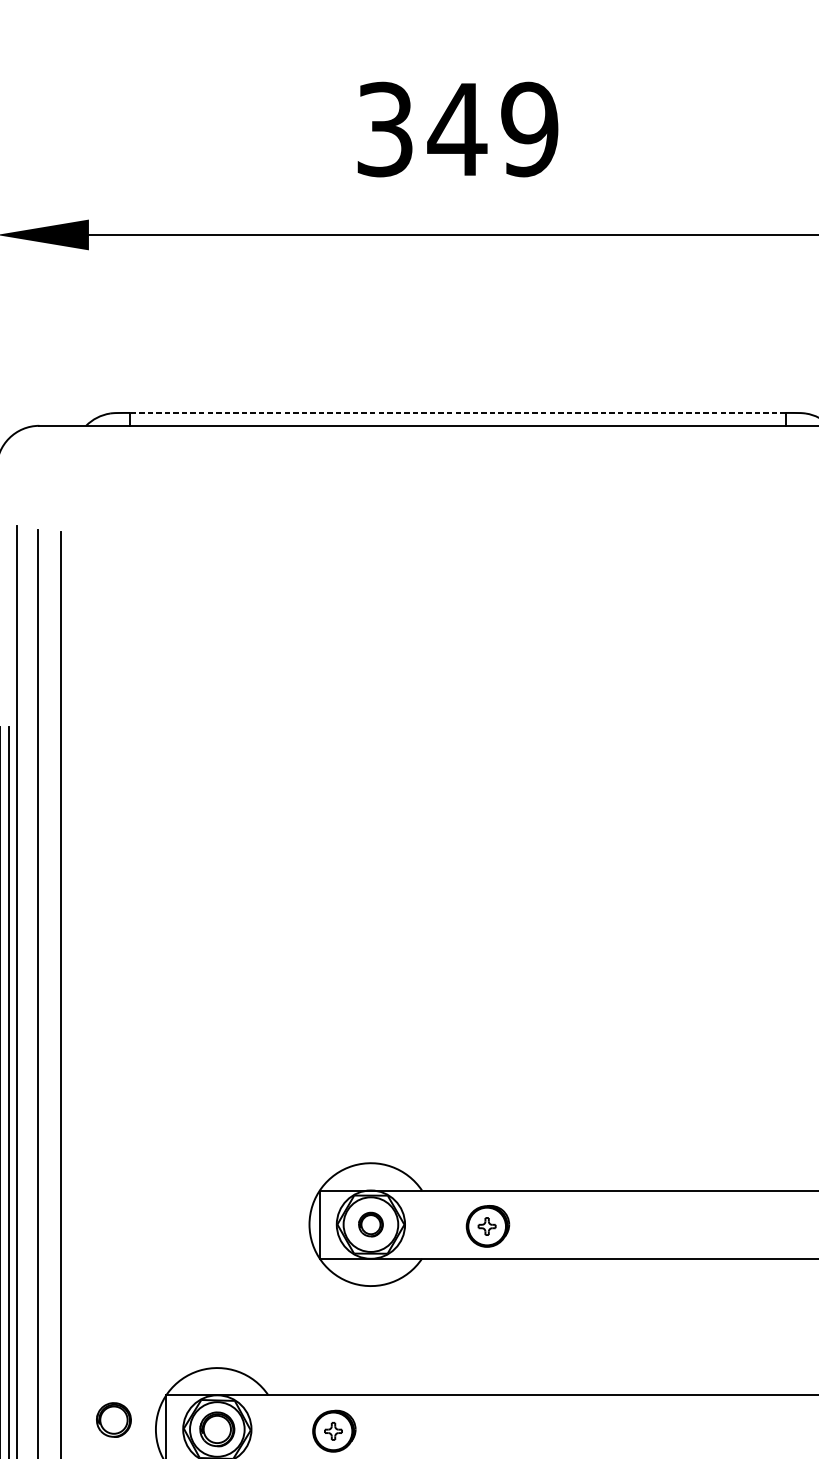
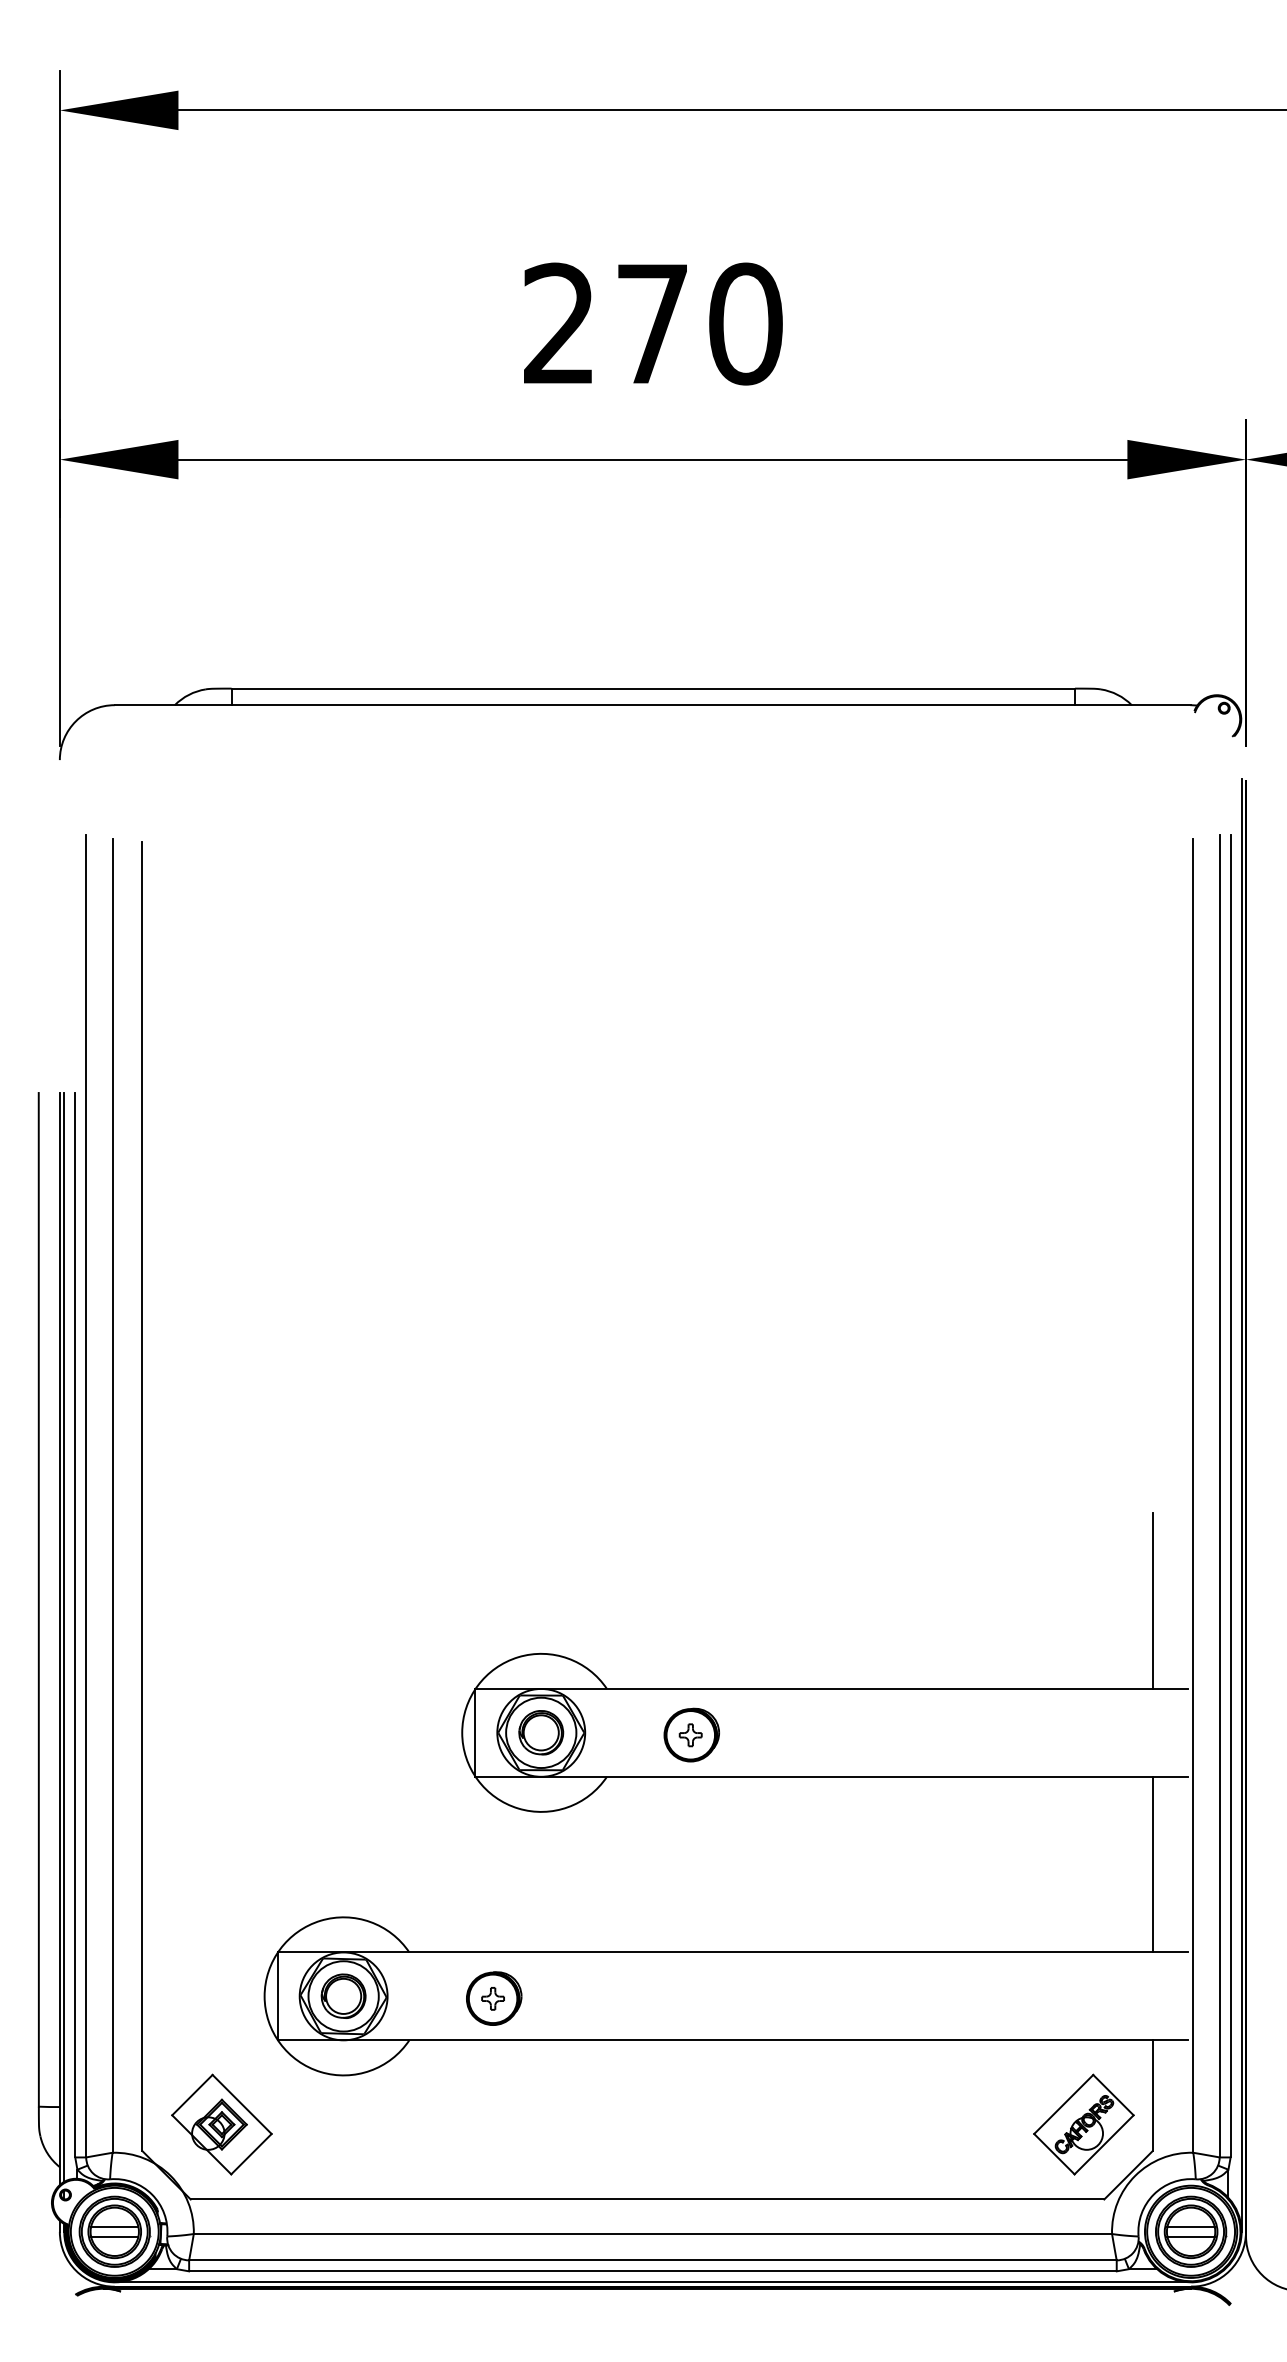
text: (458, 129) -> (653, 323), 349 -> 270
line: (458, 412) -> (653, 688), dashed -> solid
part: (371, 1224) -> (541, 1732), size x1.43
part: (113, 1419) -> (210, 1983), removed

